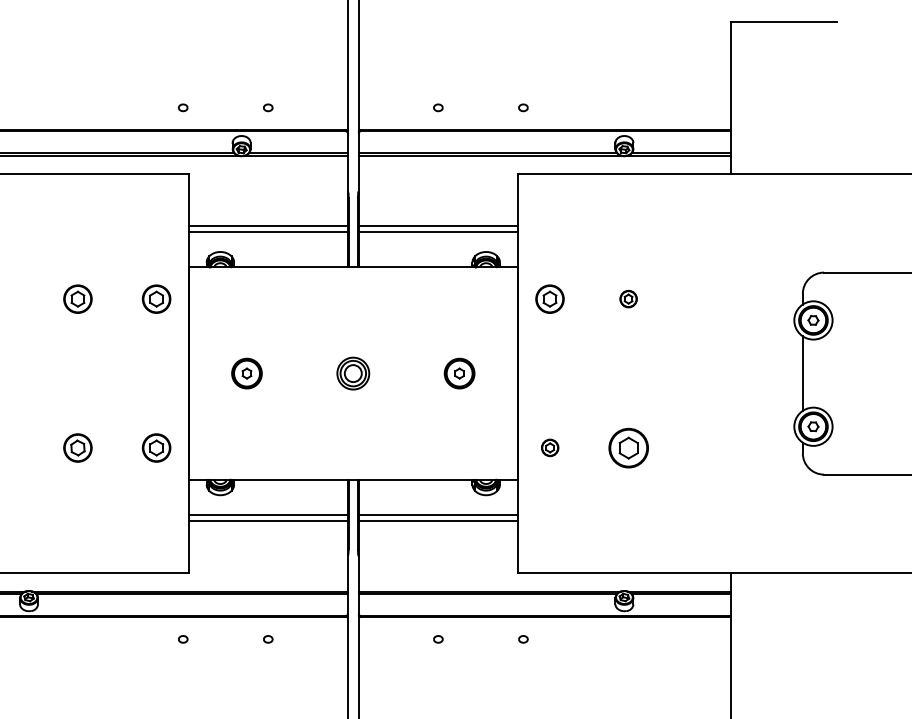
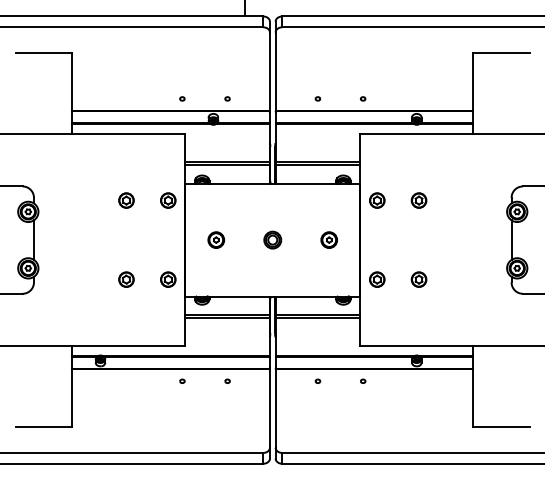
part: (627, 299) -> (418, 200), size x1.67
part: (550, 447) -> (377, 279), size x1.67
part: (627, 447) -> (418, 279), size x0.71

